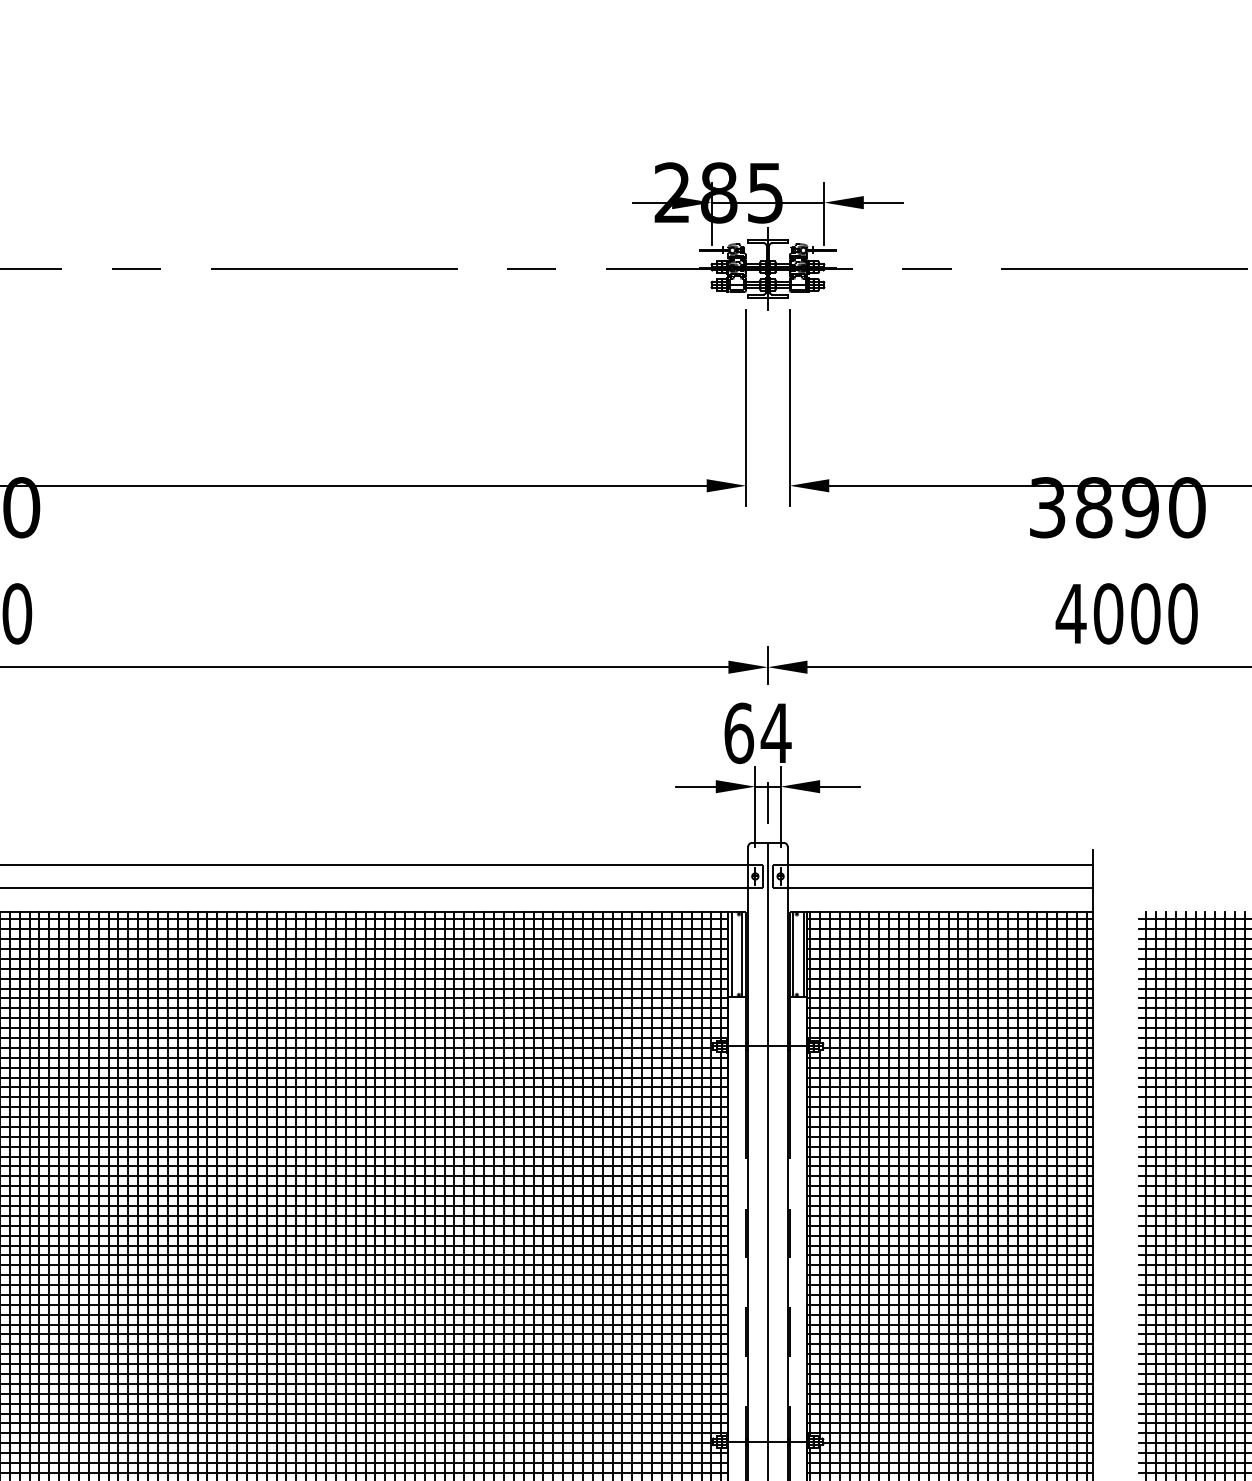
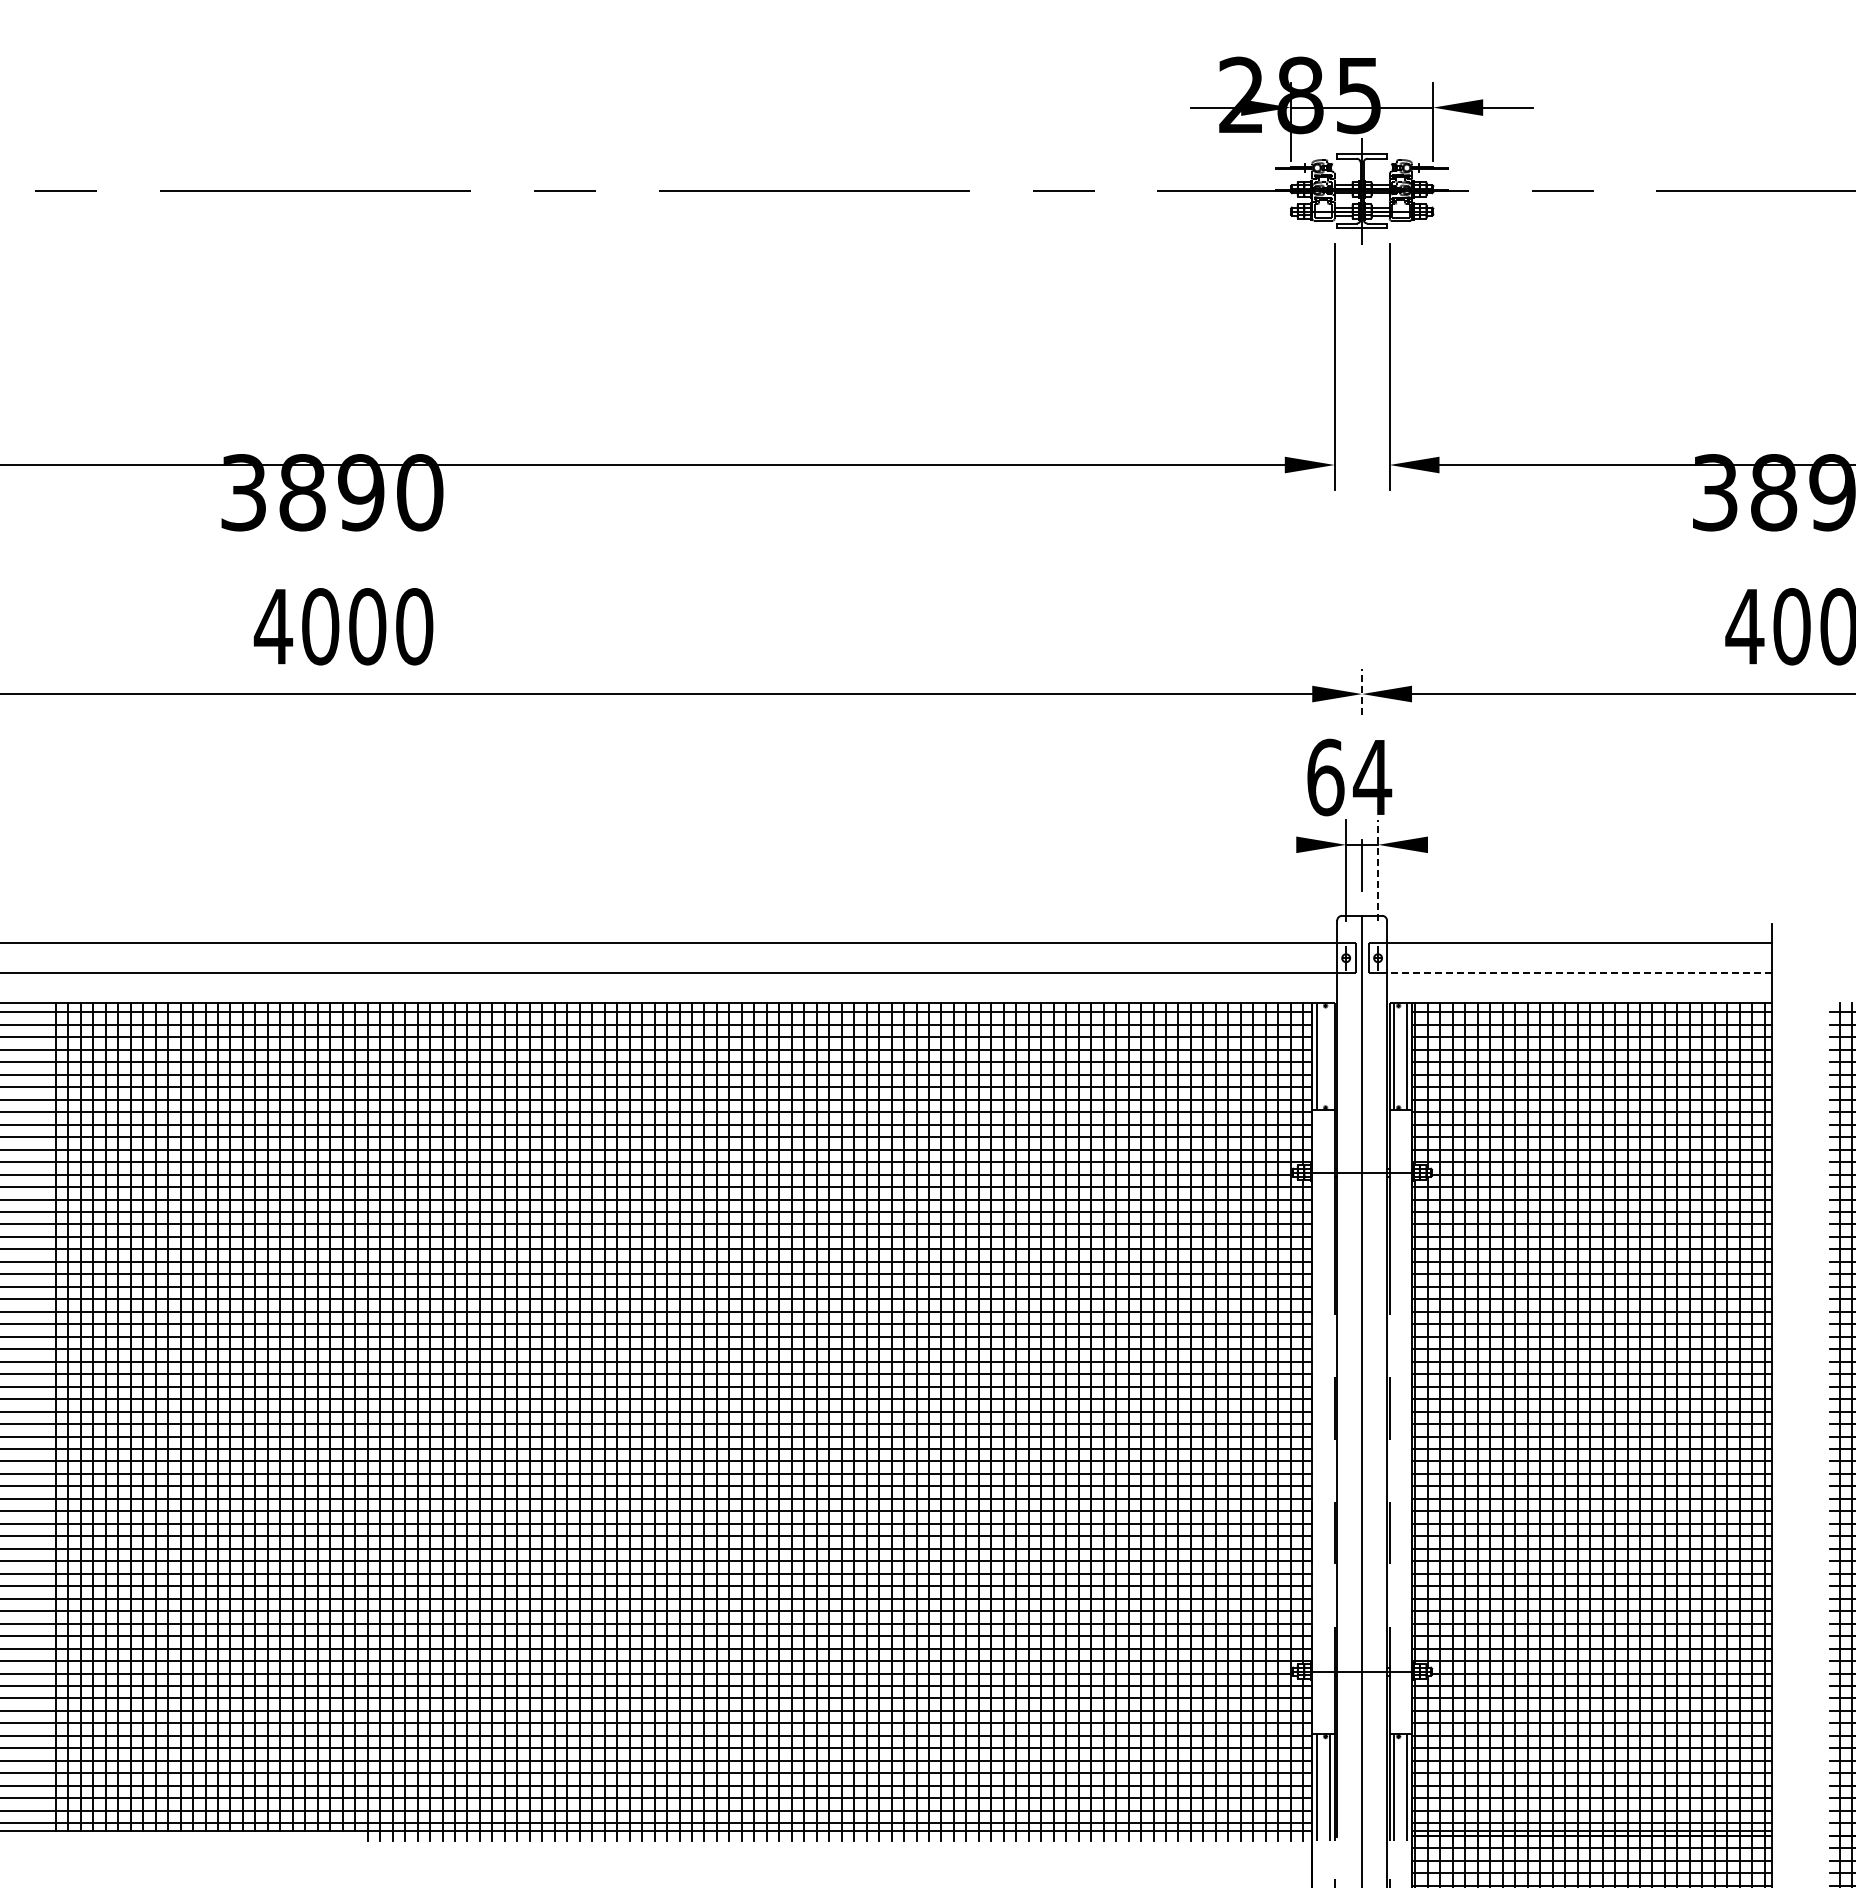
line: (768, 665) -> (1362, 691), solid -> dashed
line: (696, 786) -> (1271, 844), removed
line: (839, 786) -> (1452, 844), removed
line: (780, 806) -> (1378, 869), solid -> dashed
line: (939, 888) -> (1578, 973), solid -> dashed
line: (742, 954) -> (1329, 1056), removed

